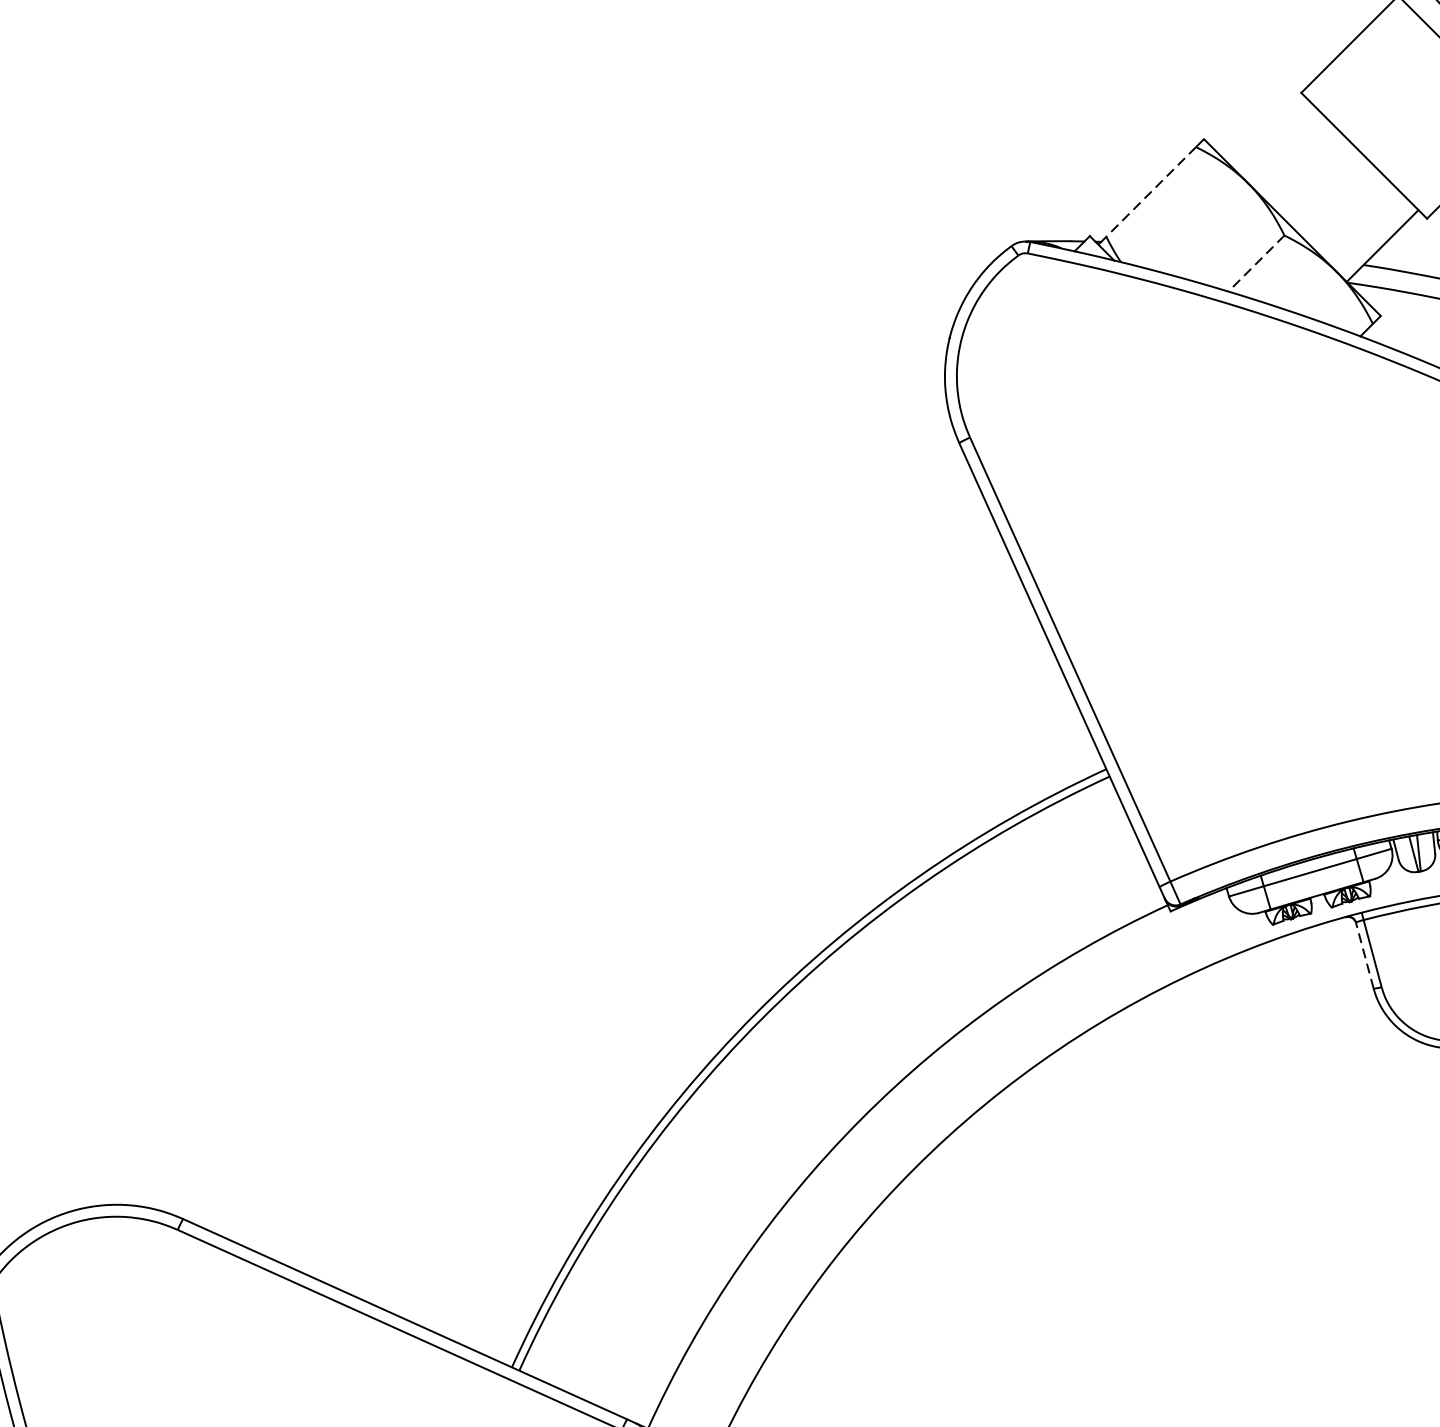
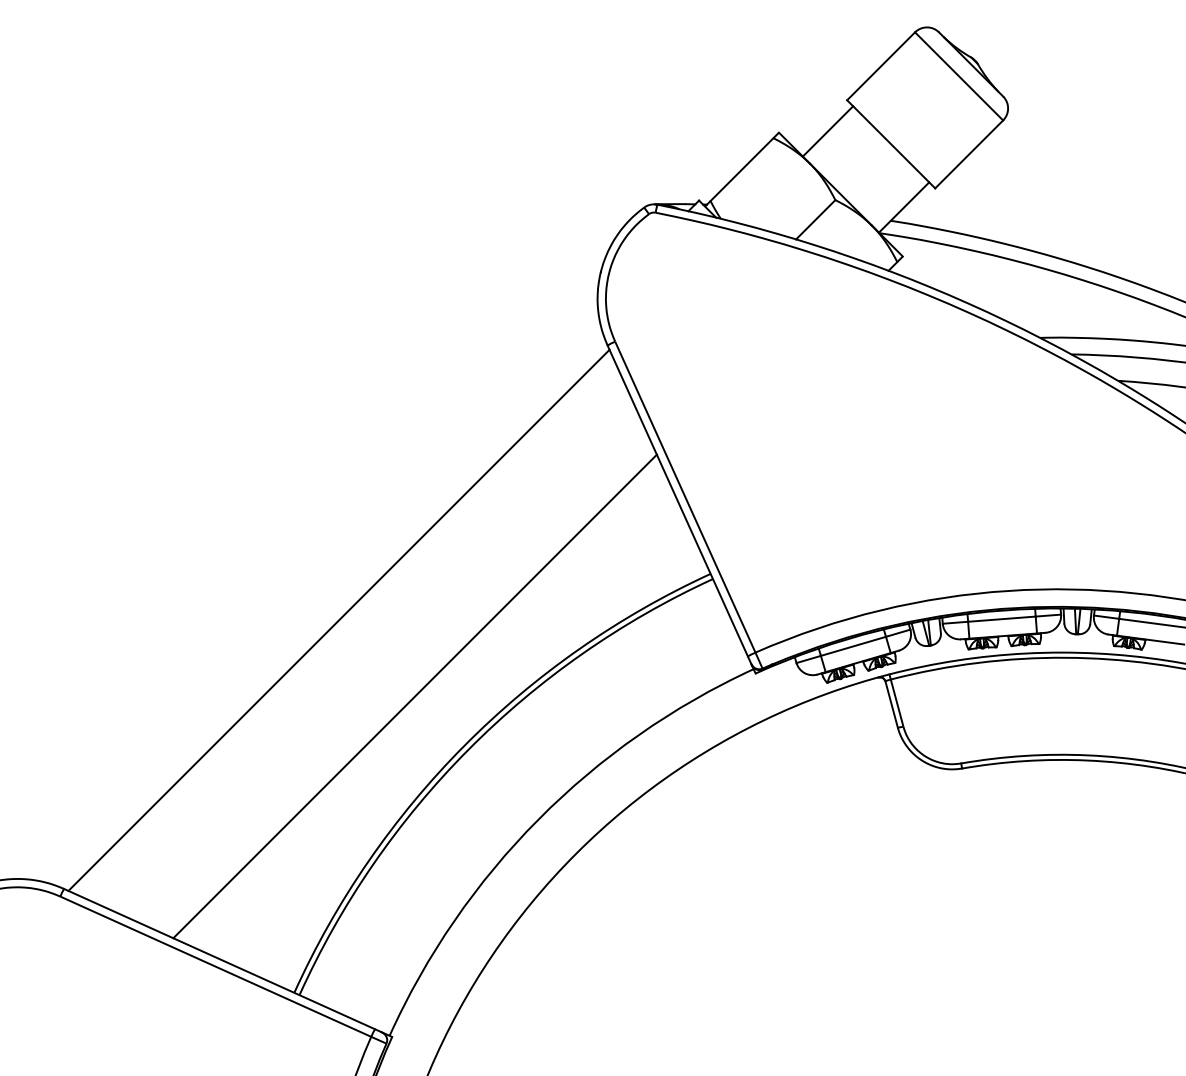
line: (1273, 137) -> (827, 131), added
line: (1150, 191) -> (741, 169), dashed -> solid
line: (1256, 263) -> (815, 219), dashed -> solid
line: (574, 834) -> (338, 619), added
line: (683, 944) -> (414, 696), added
line: (1364, 955) -> (891, 704), dashed -> solid

